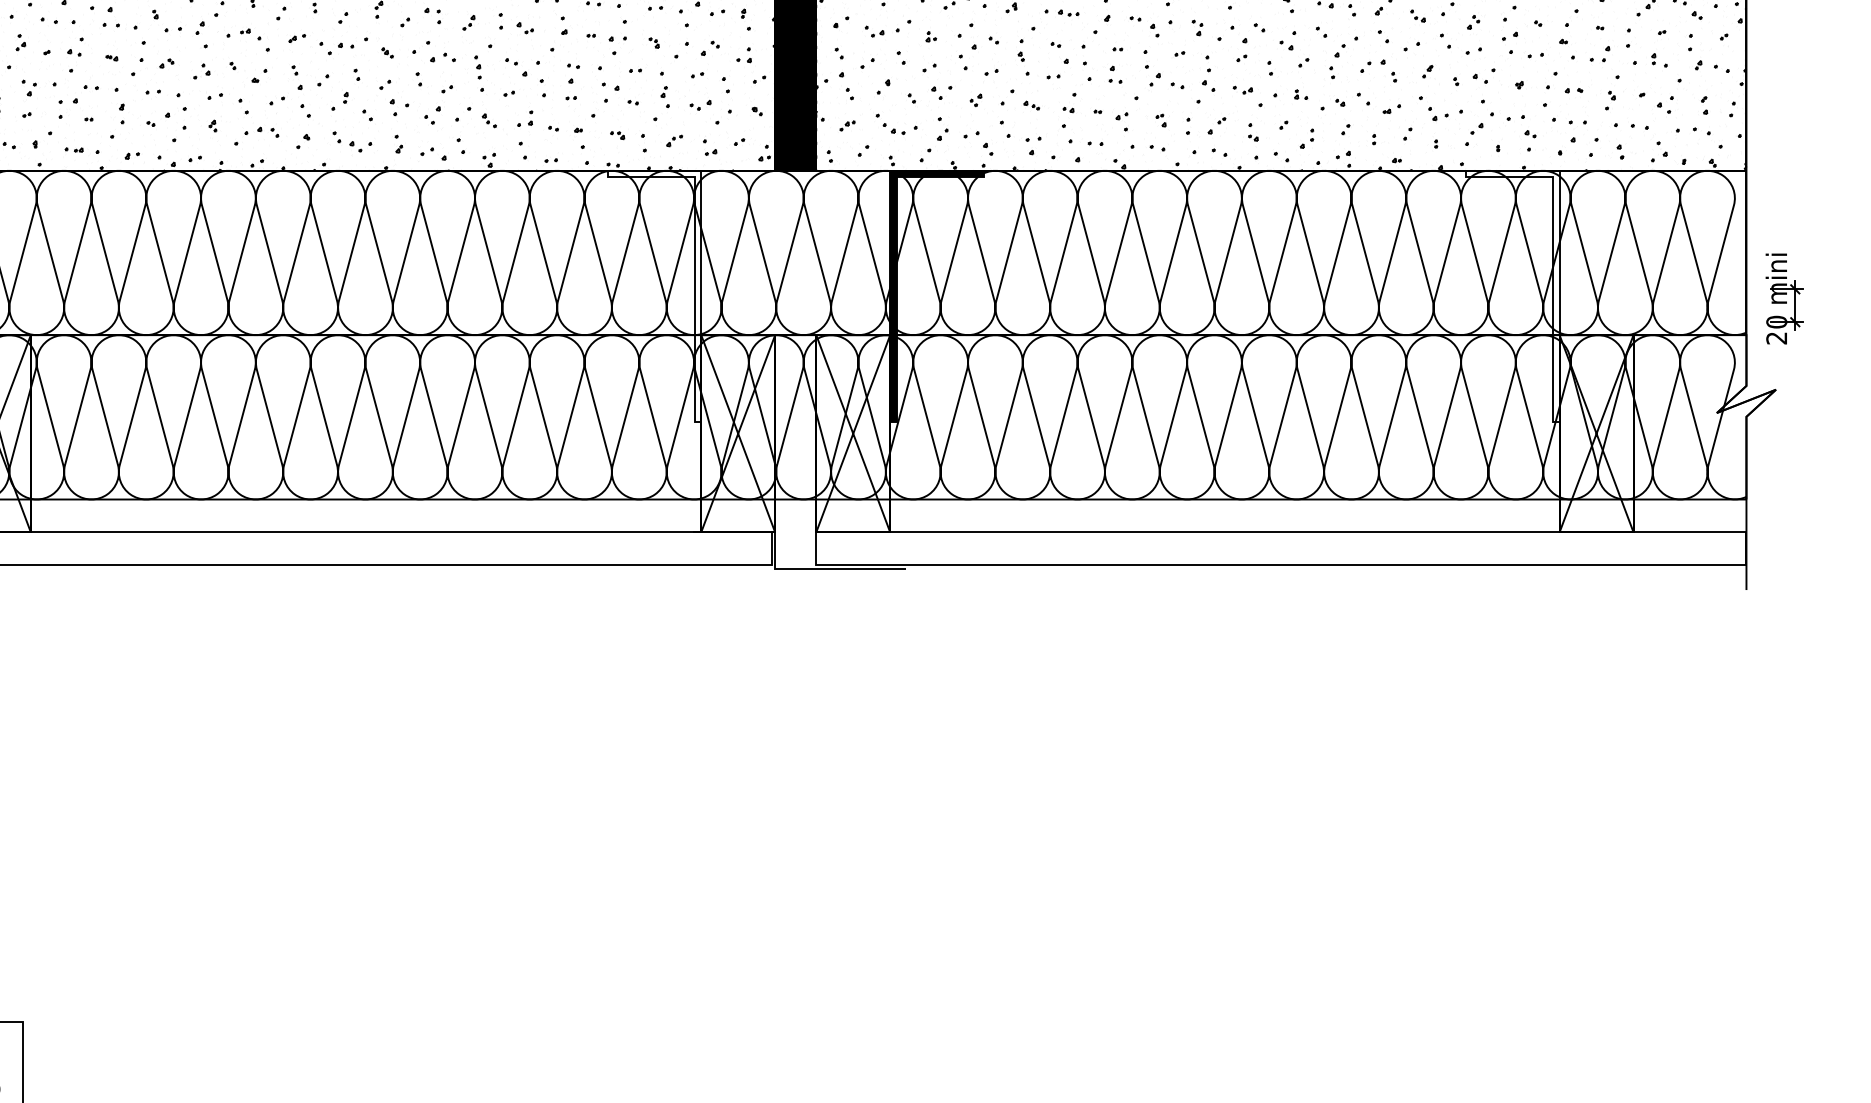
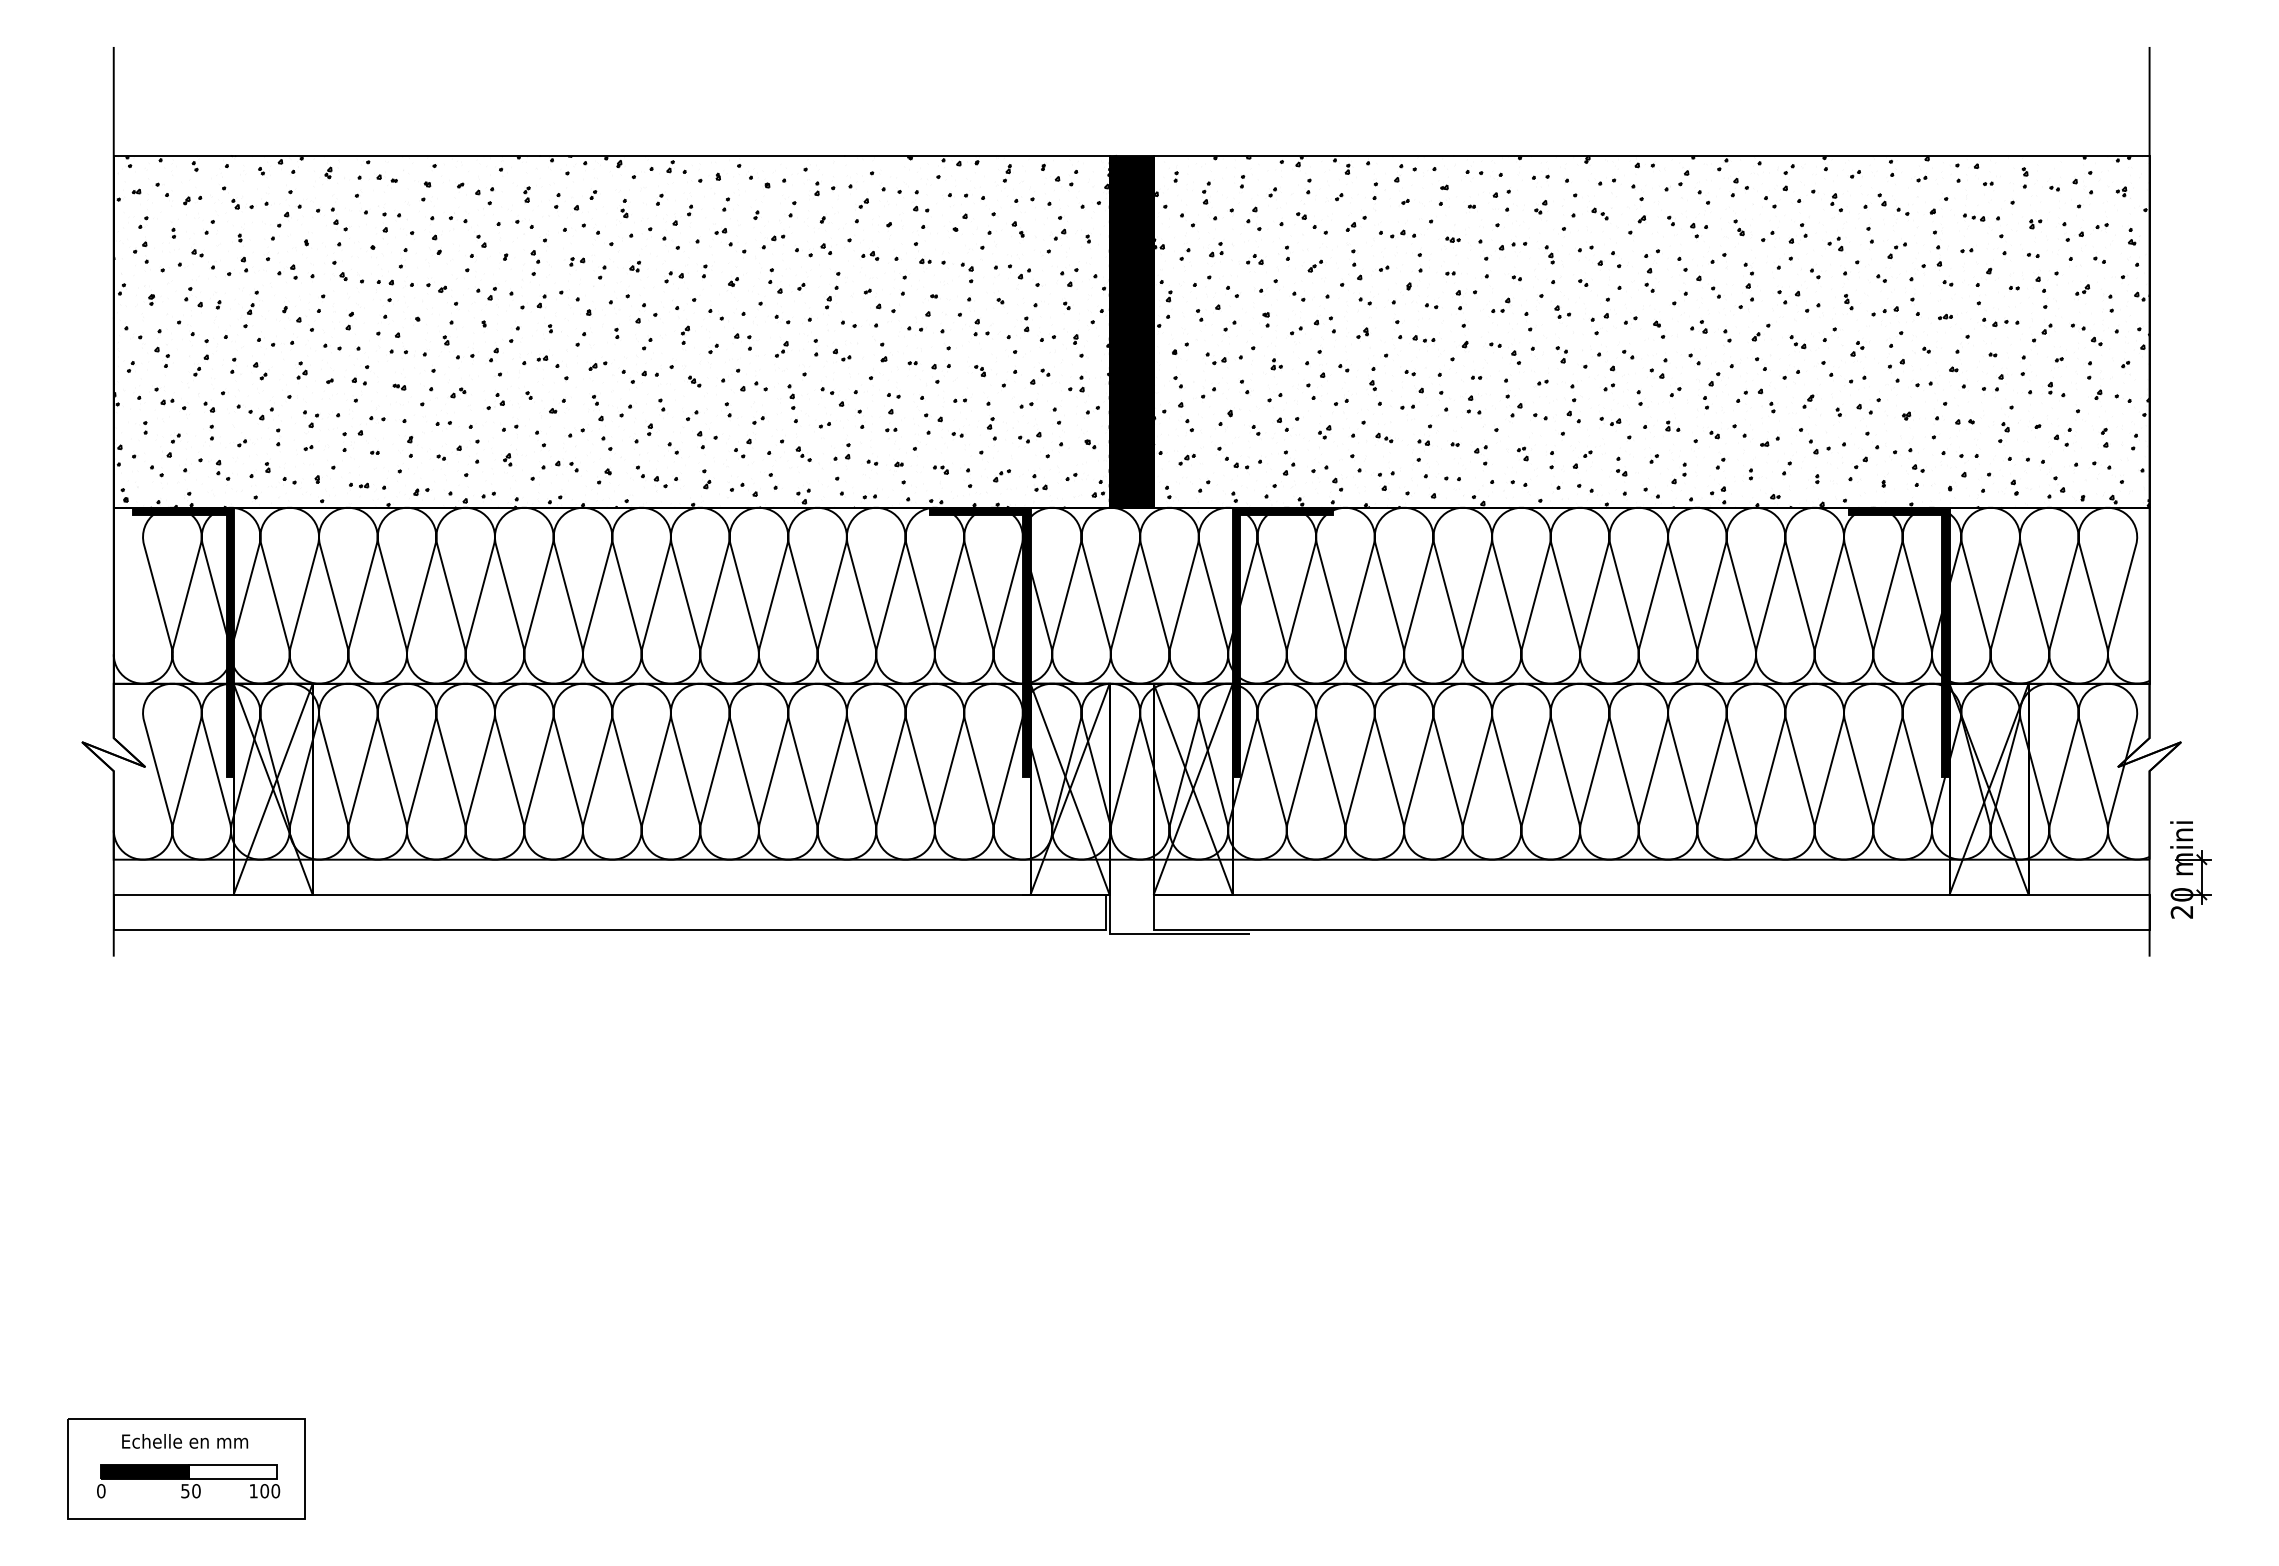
fill: (654, 296) -> (980, 642), added
fill: (1512, 296) -> (1899, 642), added
part: (1784, 298) -> (2190, 869), moved

